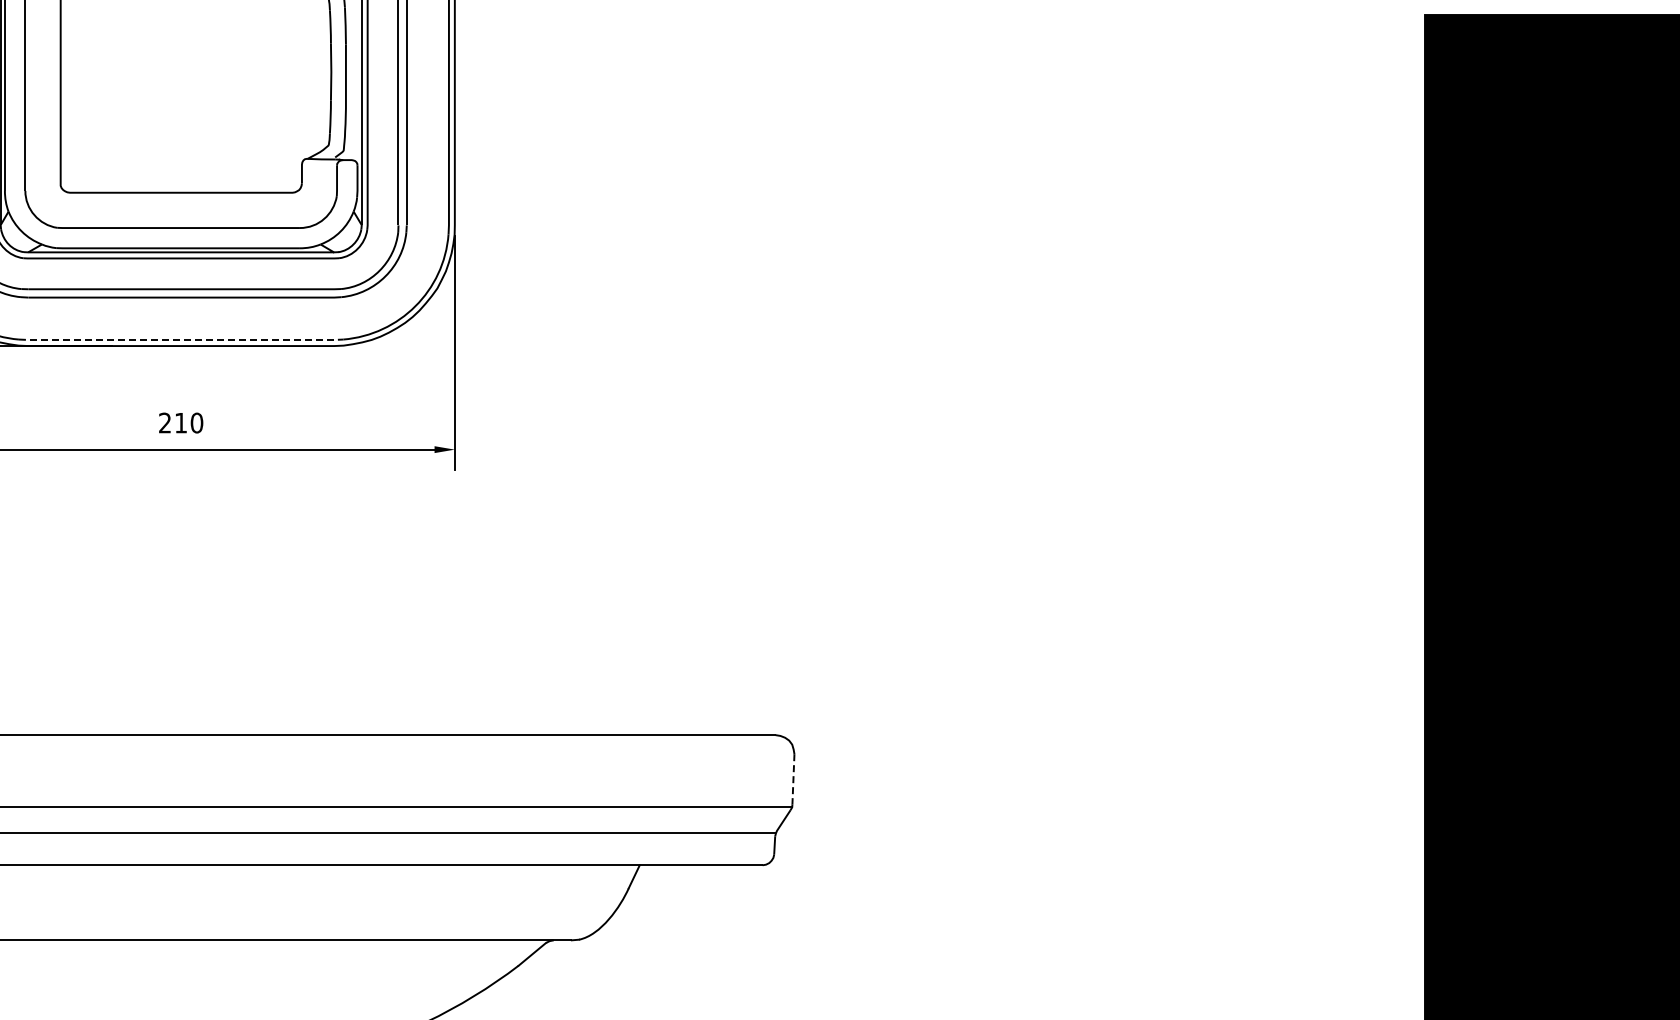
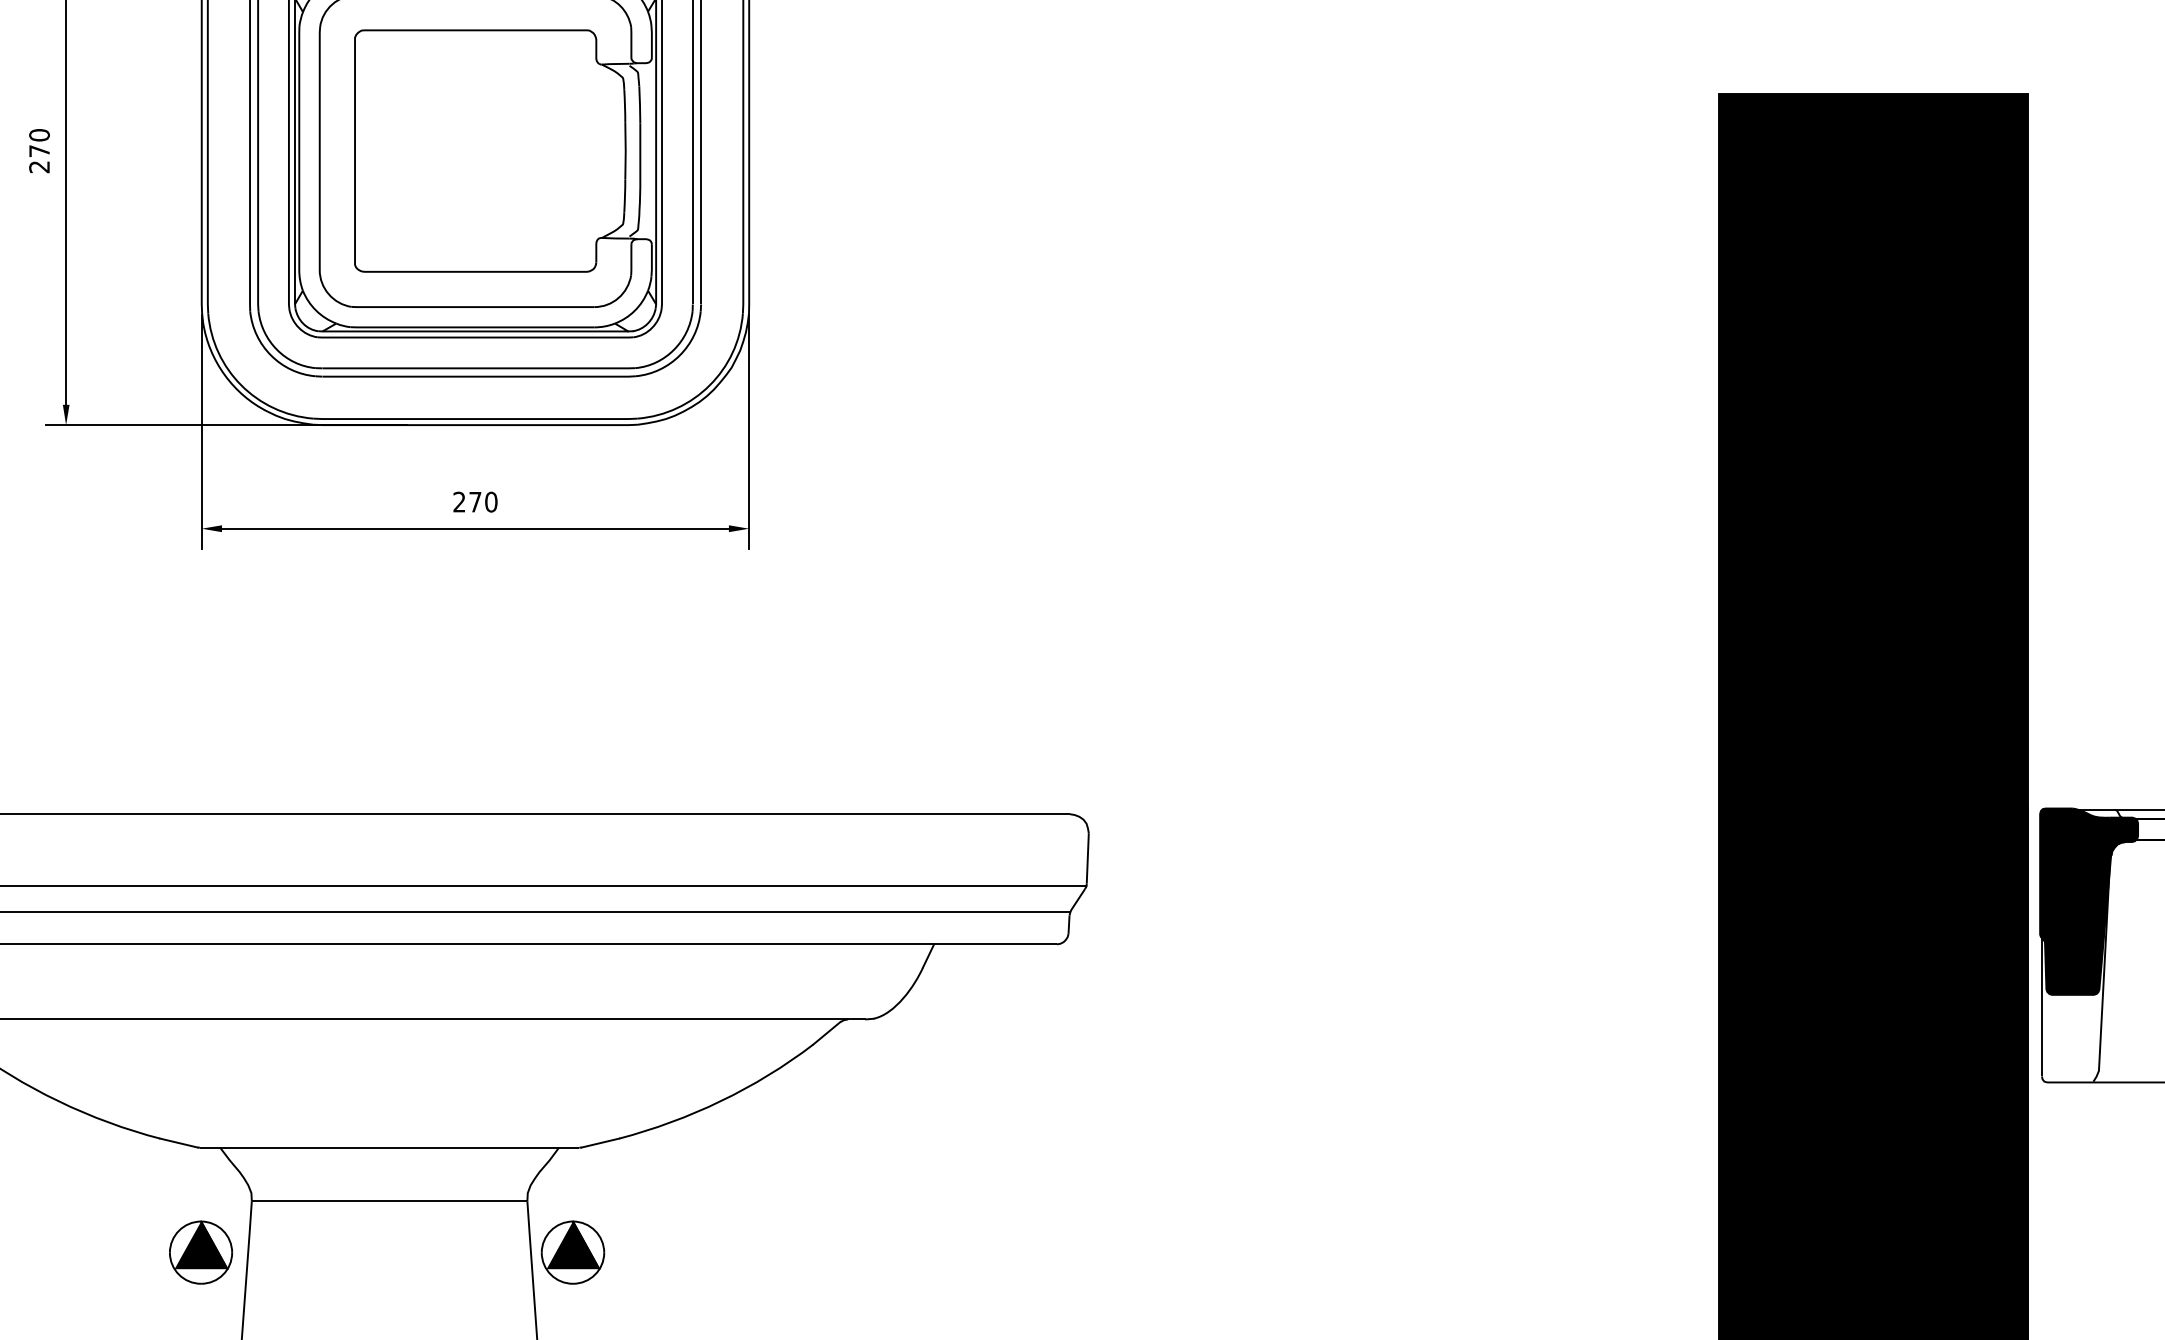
line: (181, 340) -> (475, 419), dashed -> solid
text: (181, 423) -> (475, 502), 210 -> 270
line: (793, 779) -> (1087, 858), dashed -> solid

